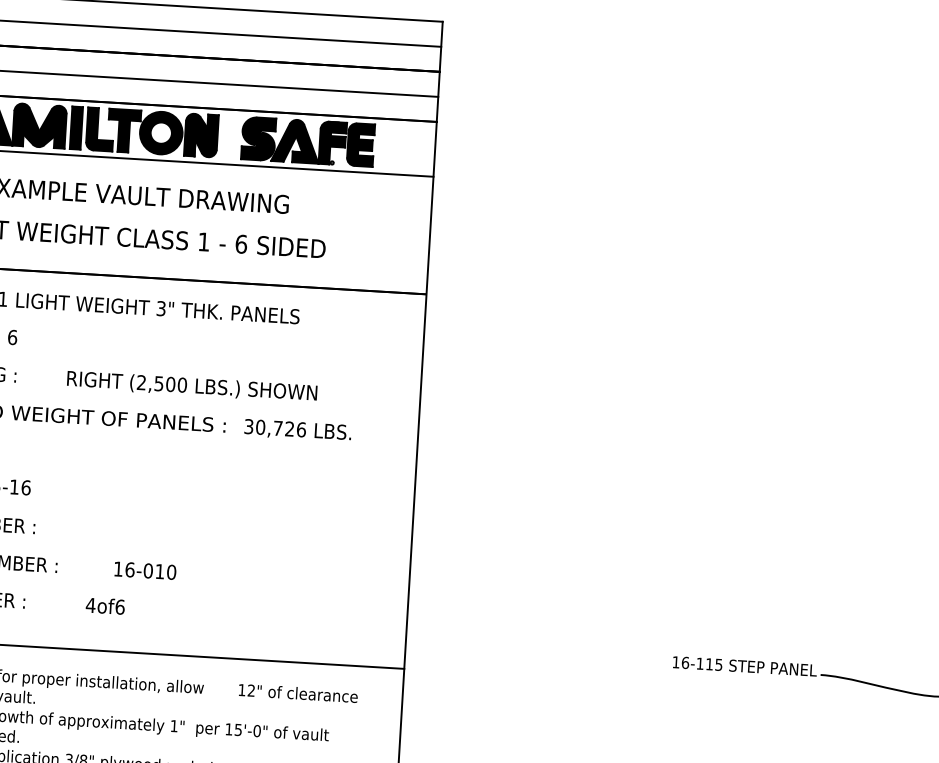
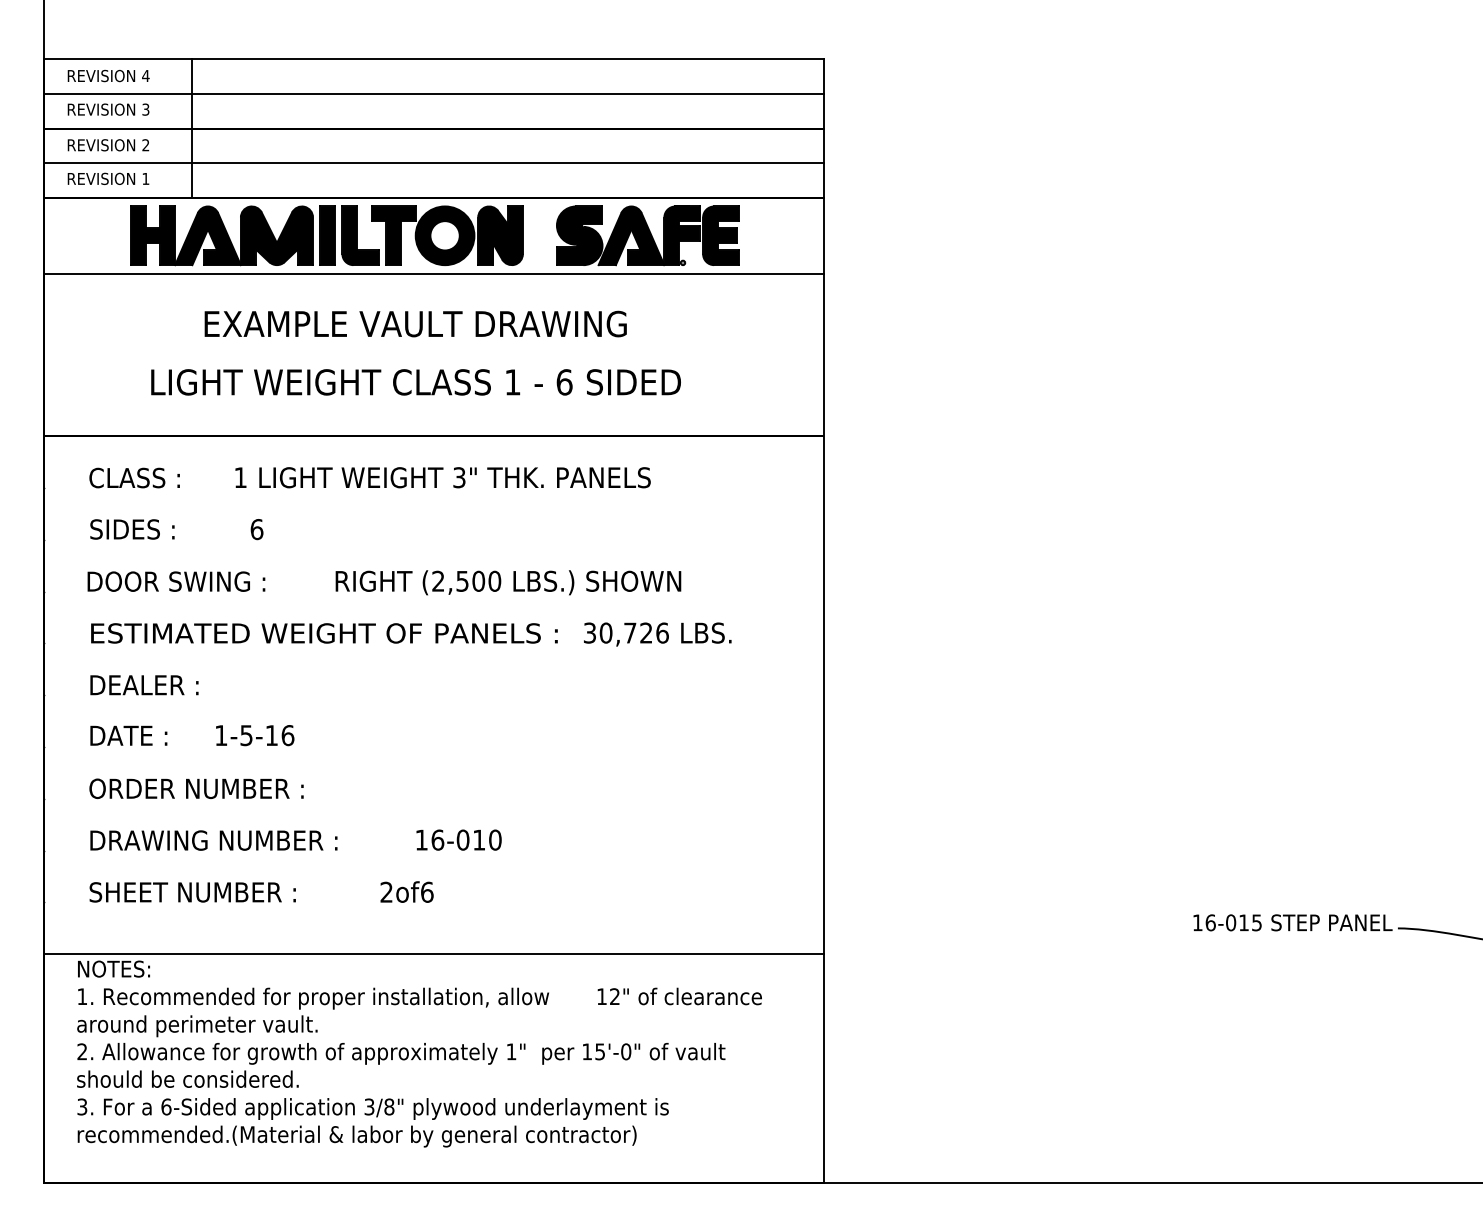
text: (90, 604) -> (386, 891), 4of6 -> 2of6
text: (700, 663) -> (1231, 922), 16-115 -> 16-015

